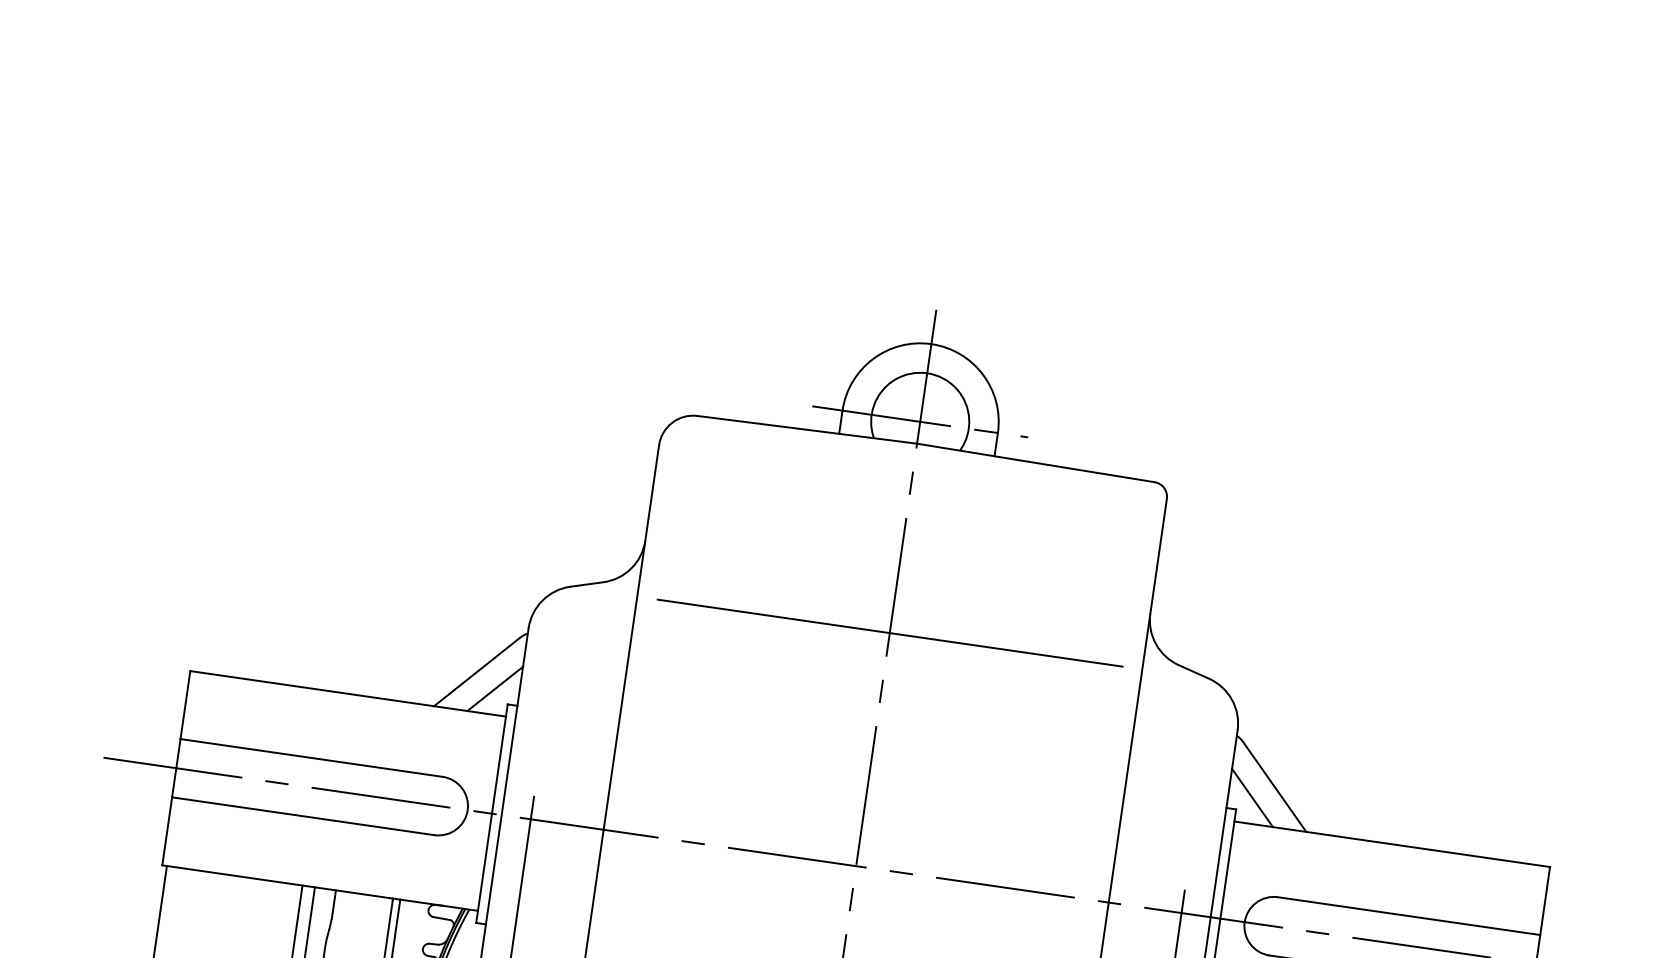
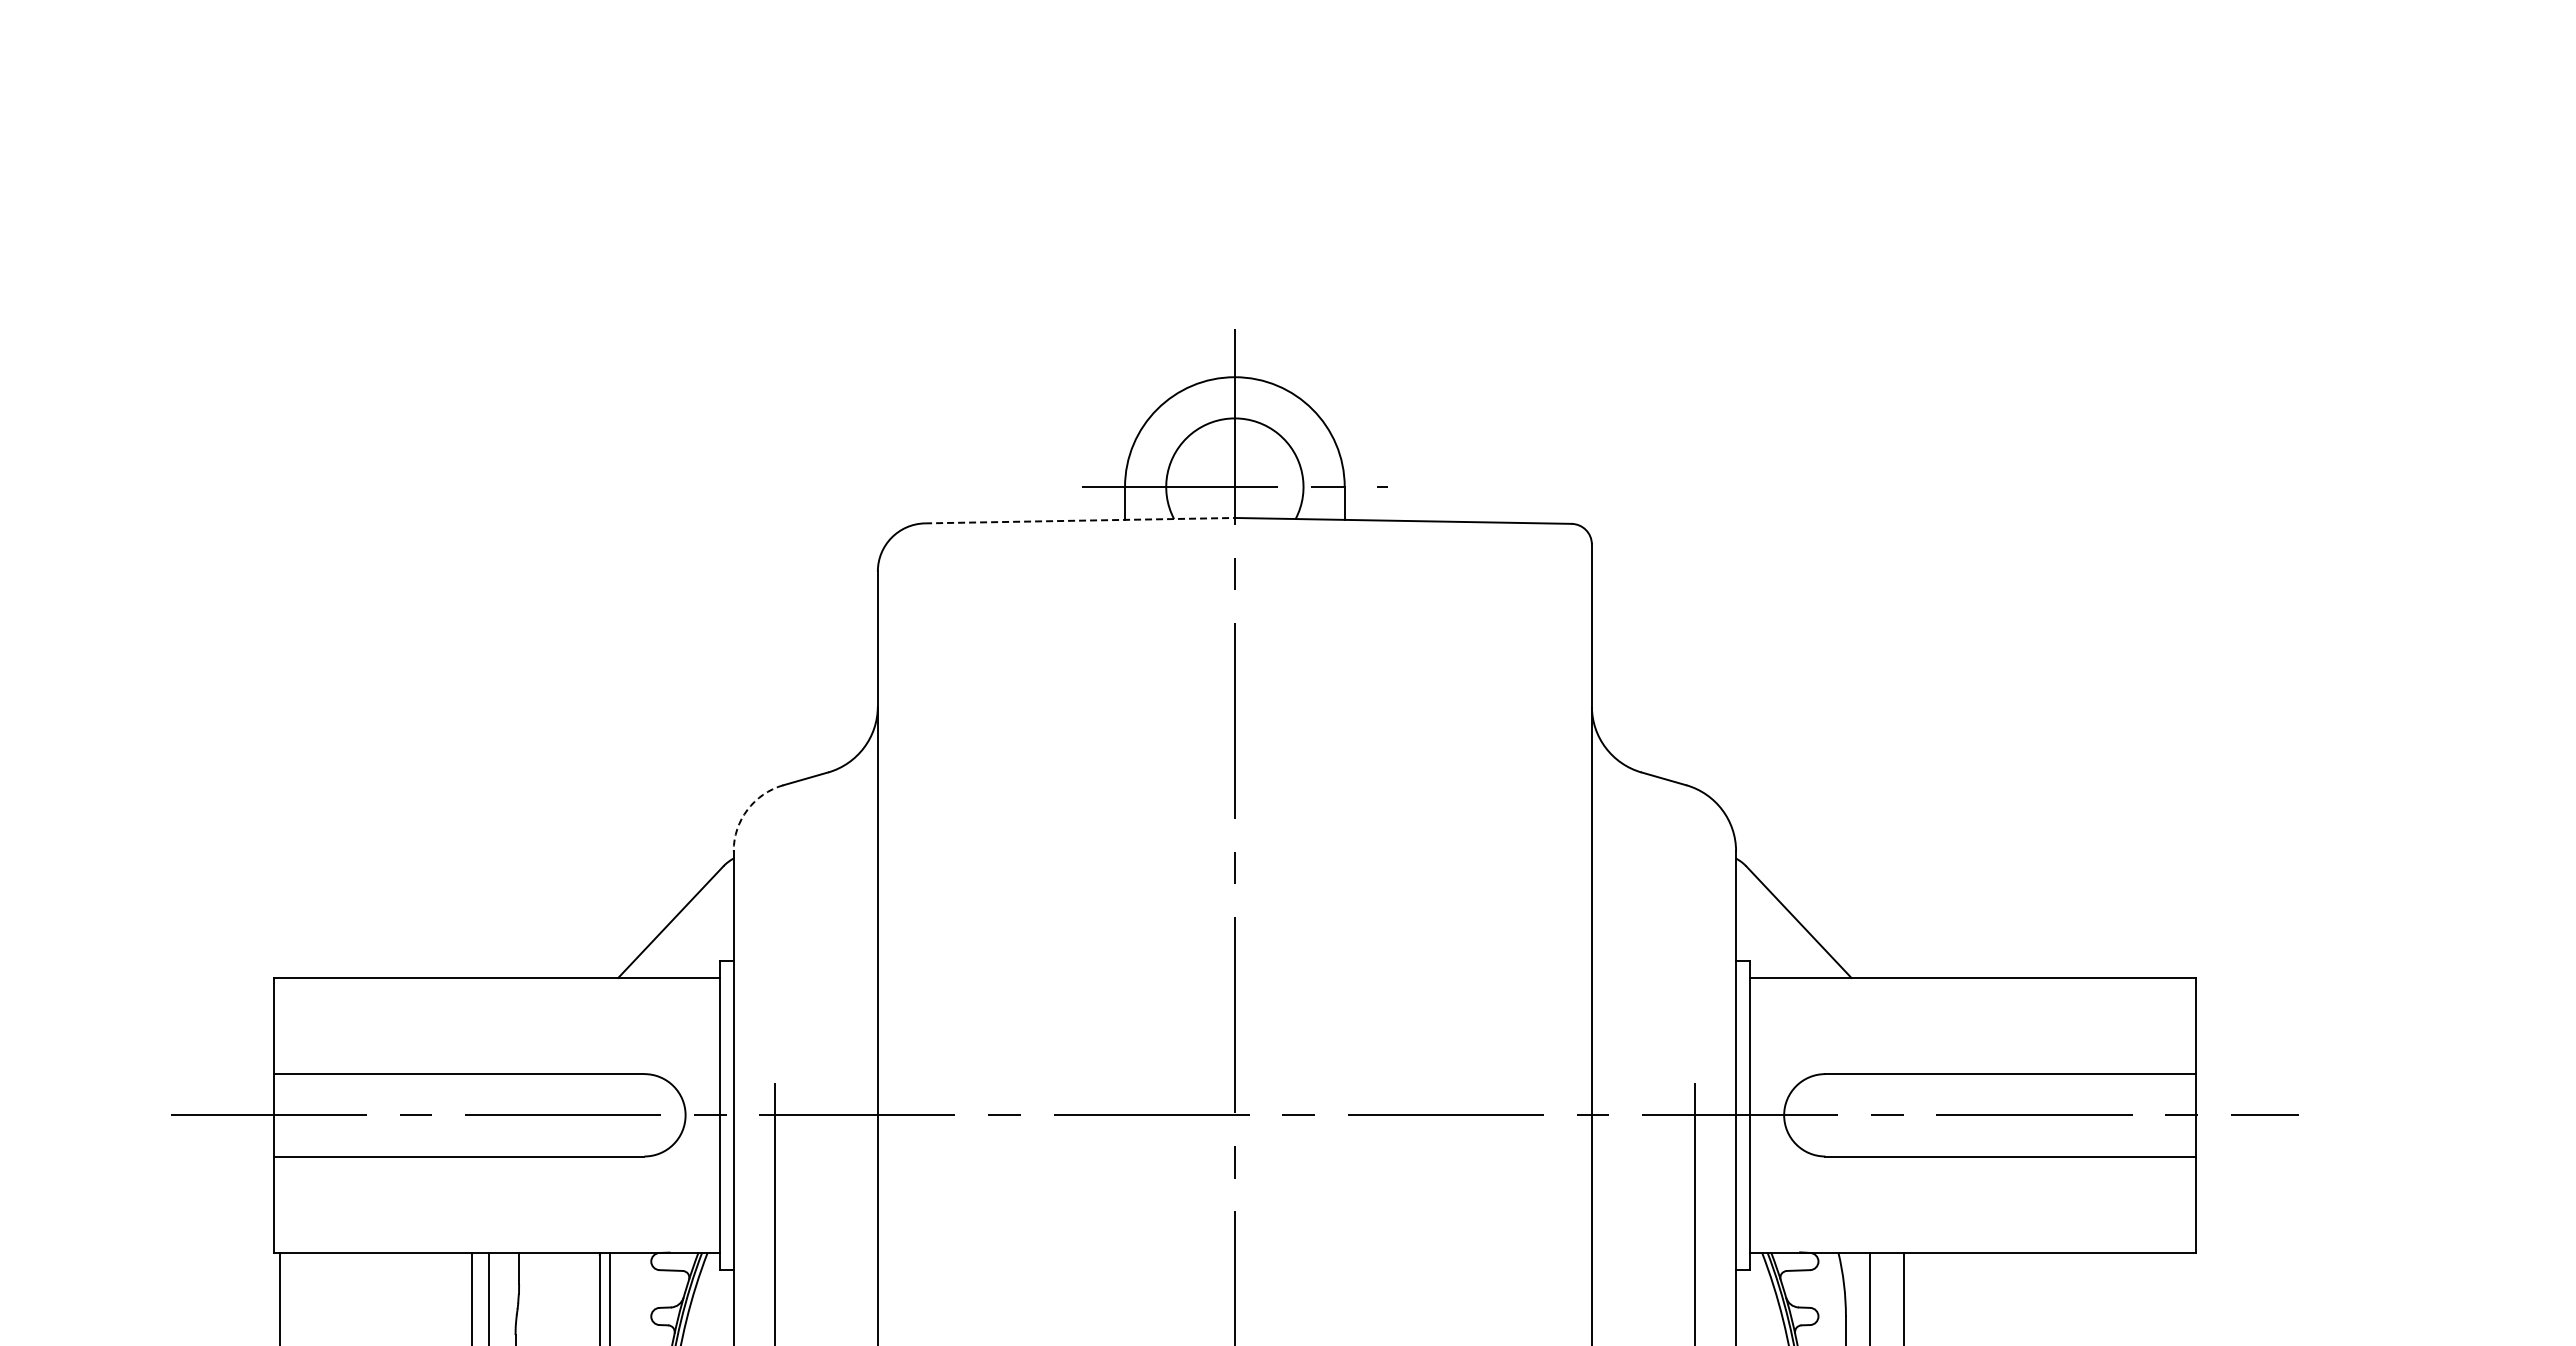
line: (806, 429) -> (1079, 520), solid -> dashed
arc: (542, 600) -> (747, 809), solid -> dashed
line: (890, 632) -> (1235, 785), removed
line: (495, 688) -> (699, 941), removed
line: (1252, 797) -> (1770, 941), removed

